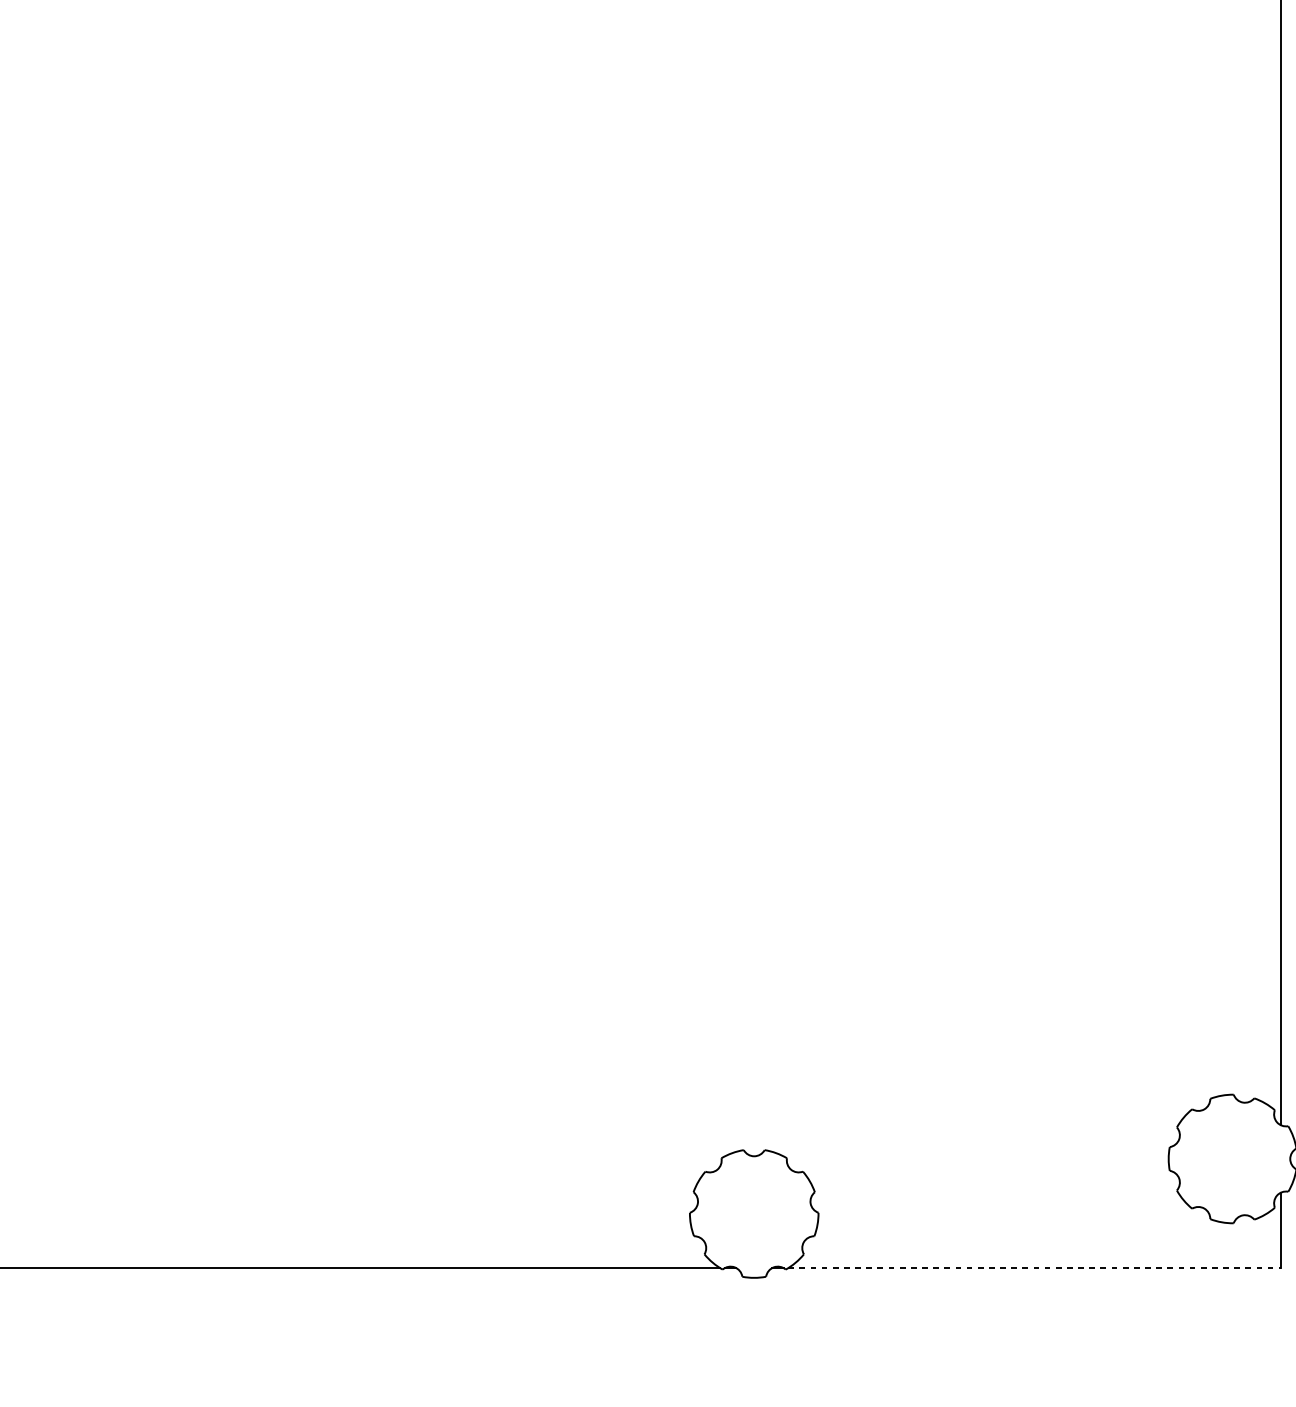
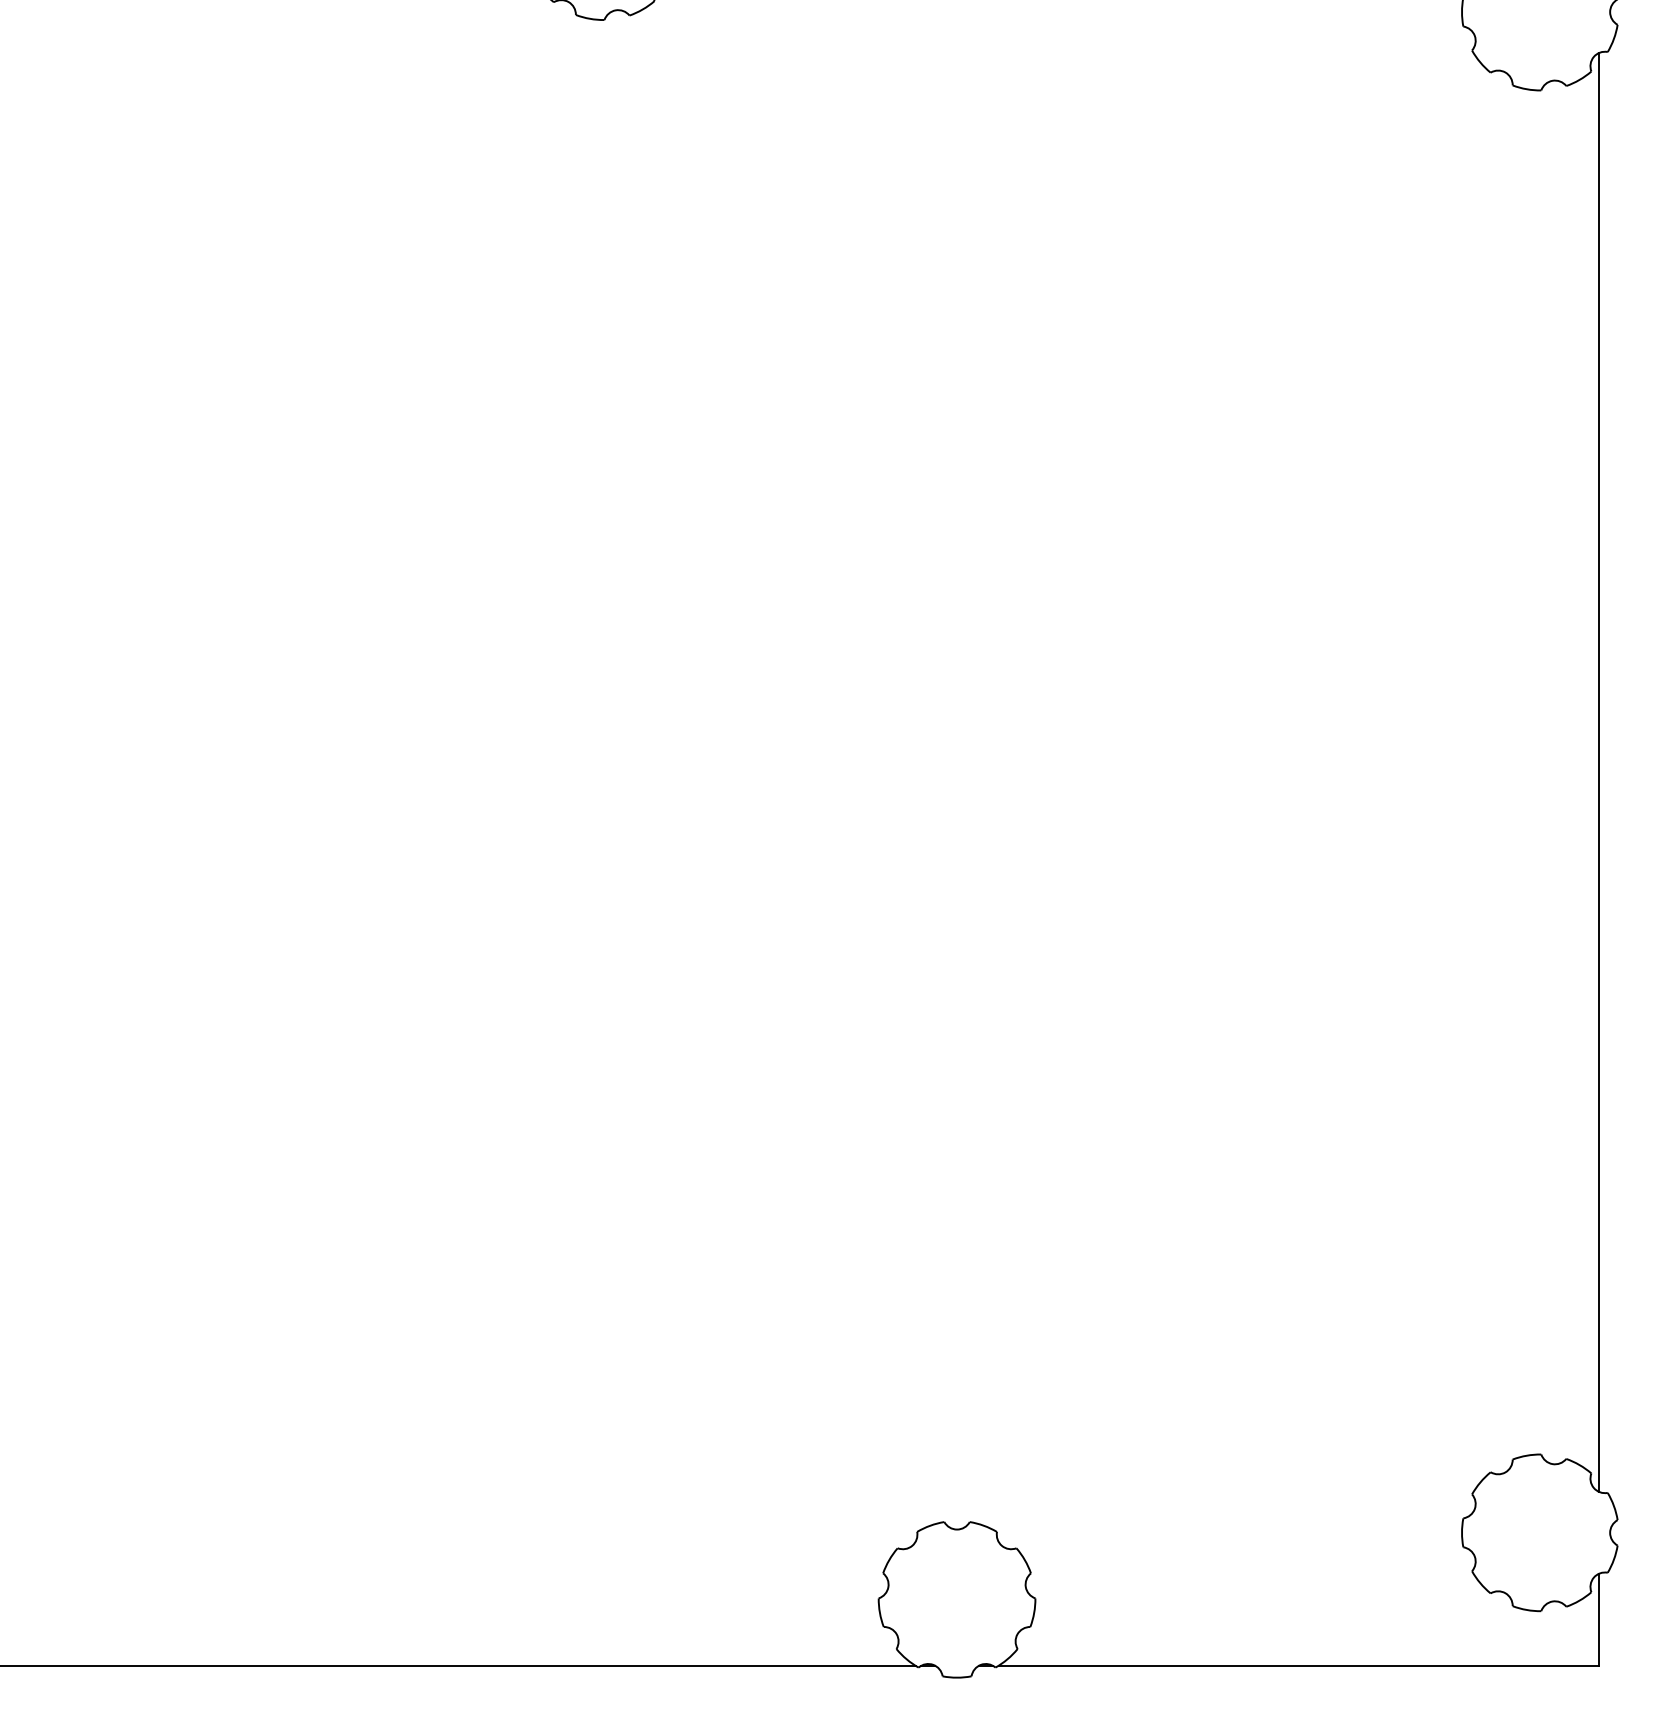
line: (1035, 1267) -> (1299, 1665), dashed -> solid

